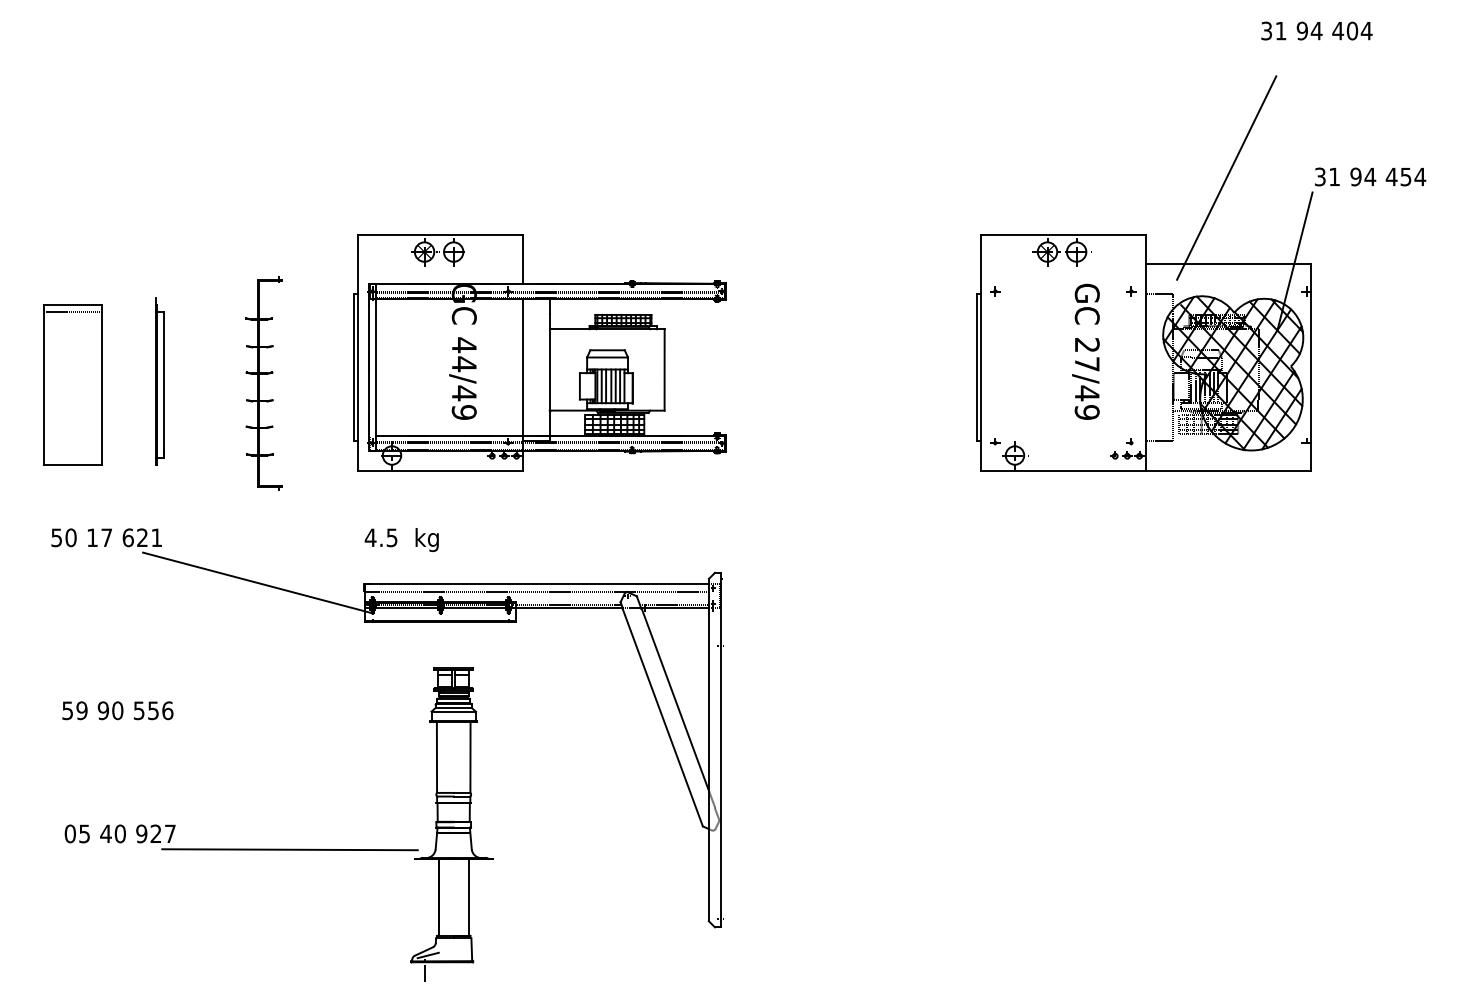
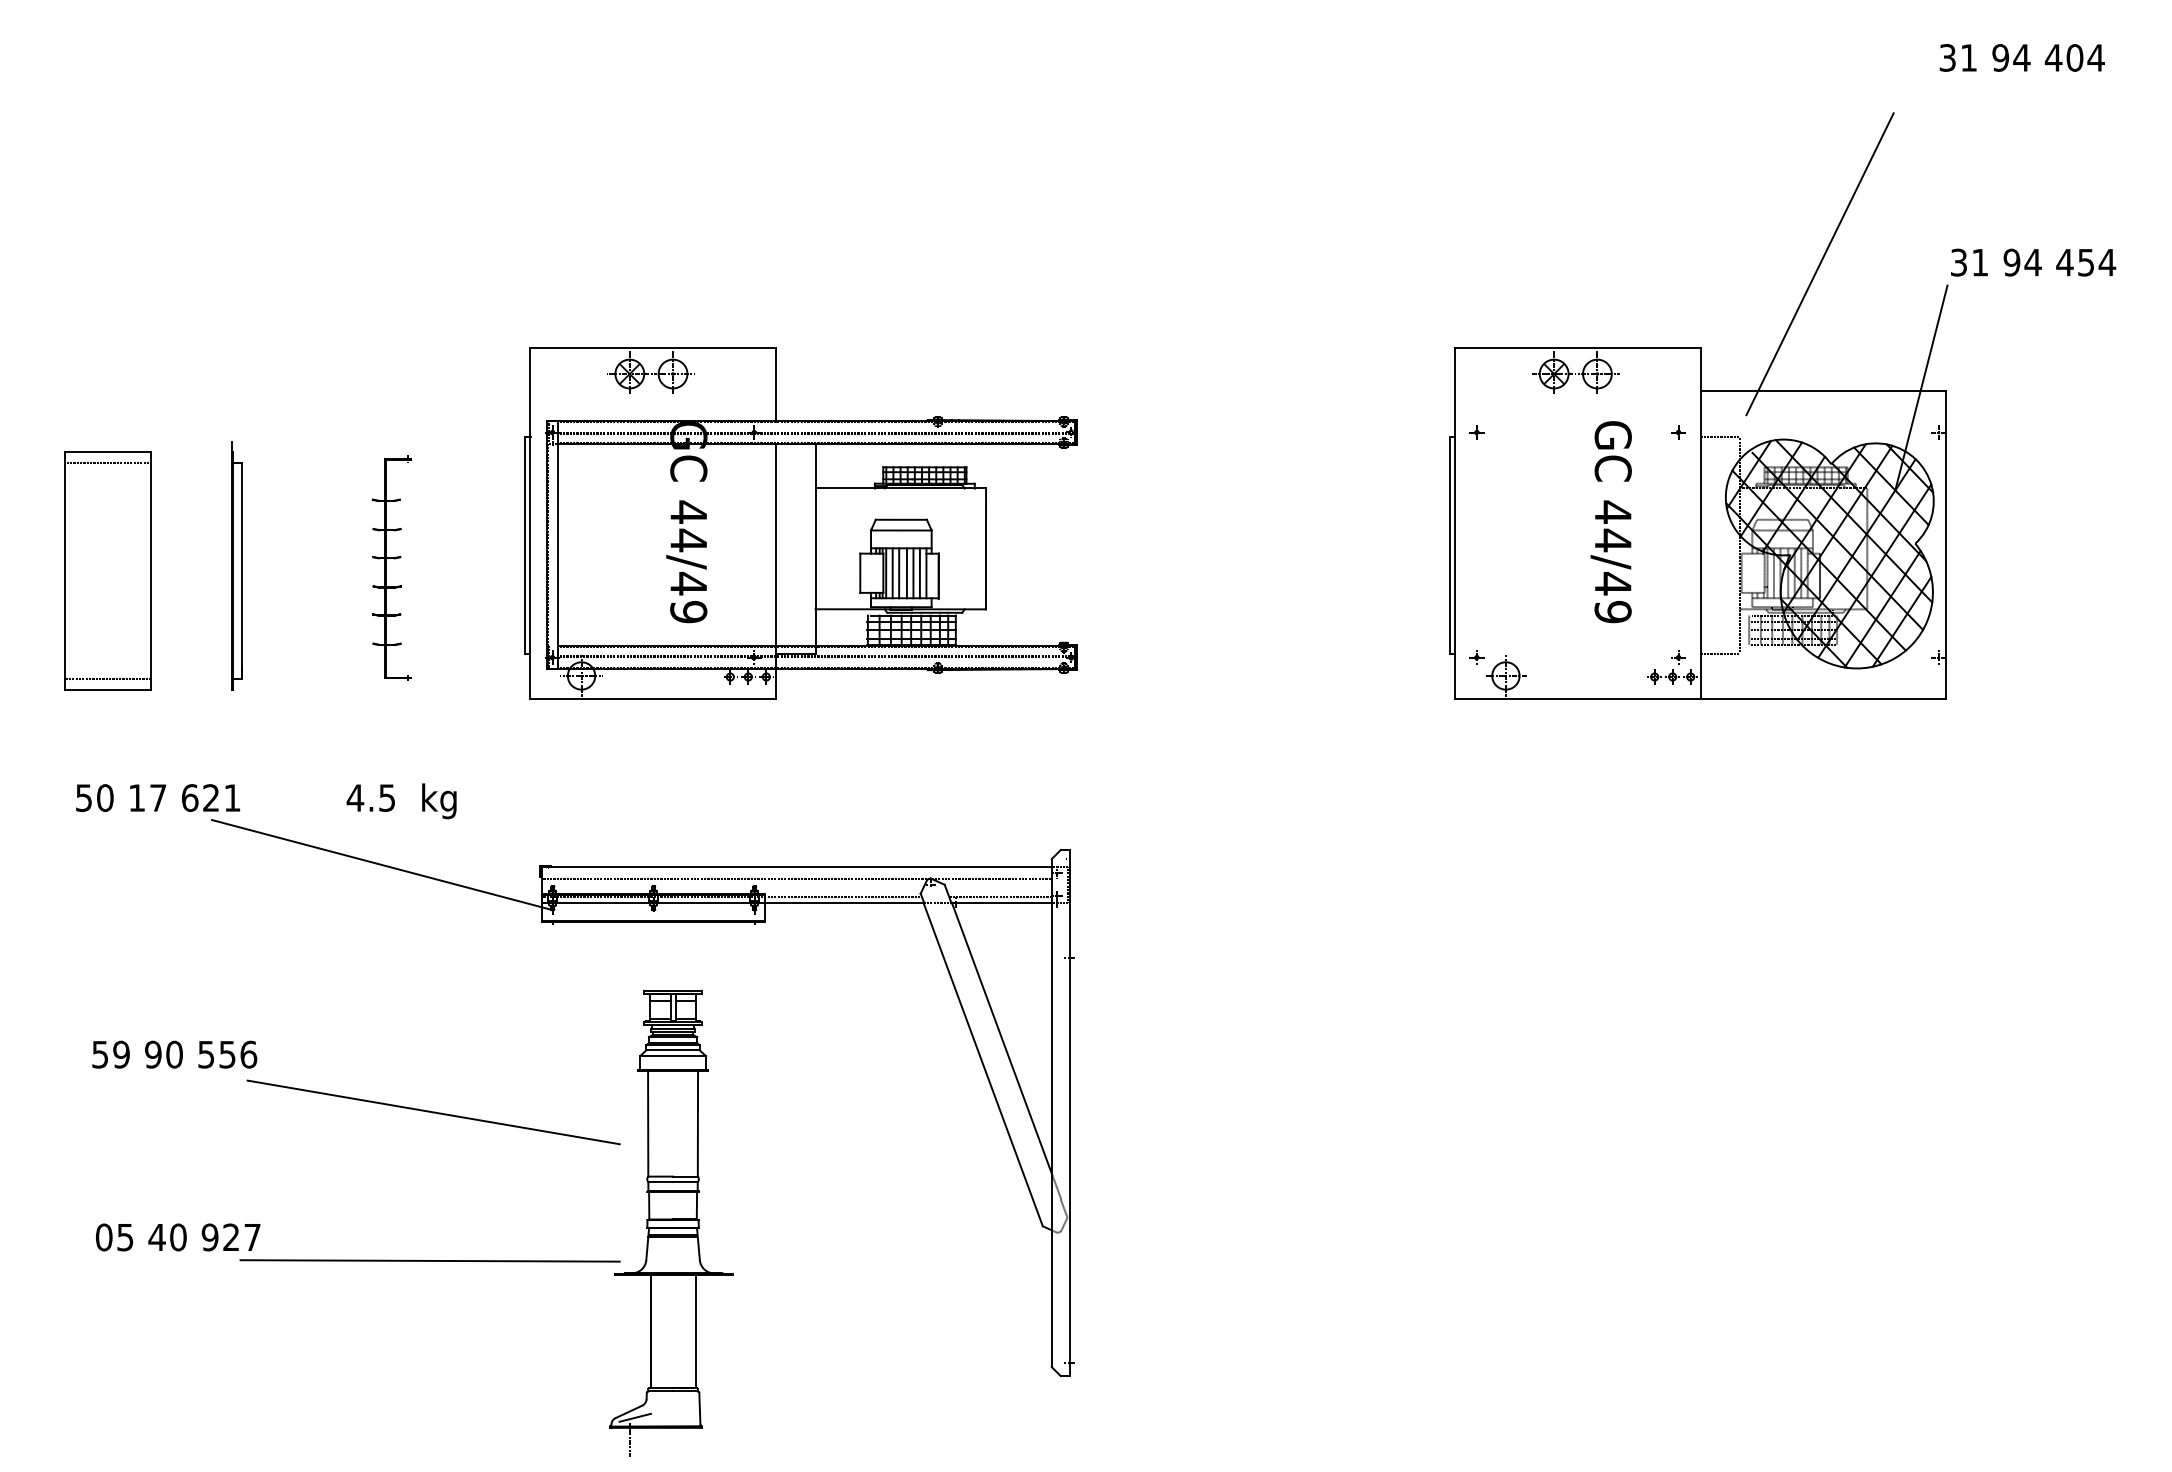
text: (1316, 30) -> (2021, 57), moved
text: (1087, 354) -> (1613, 526), 27/49 -> 44/49
part: (263, 382) -> (390, 567), size x0.71
line: (72, 457) -> (107, 678), added
text: (401, 539) -> (401, 800), moved
line: (292, 749) -> (433, 1112), added

